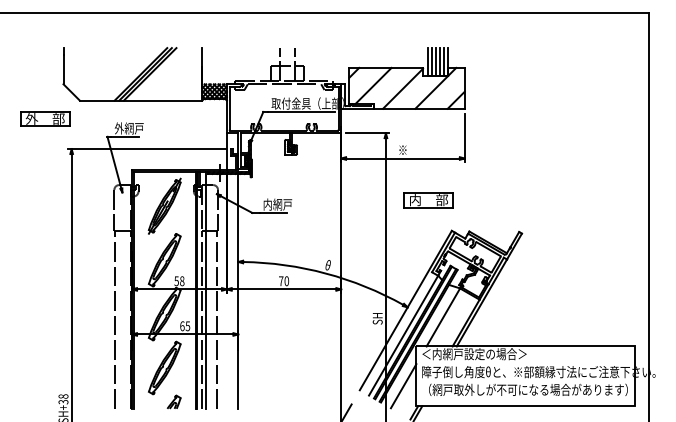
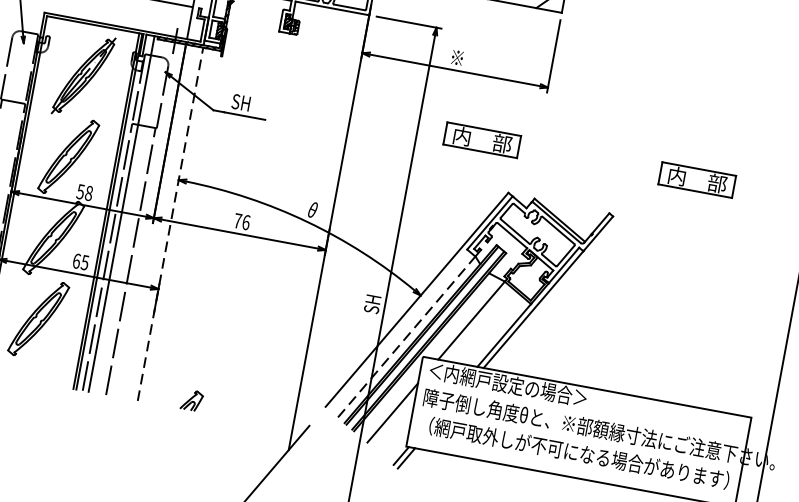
part: (571, 200) -> (696, 180), added
text: (277, 204) -> (253, 104), 内網戸 -> SH
text: (286, 280) -> (246, 221), 70 -> 76
line: (238, 290) -> (171, 223), solid -> dashed
line: (403, 335) -> (406, 336), solid -> dashed
part: (173, 401) -> (191, 399), moved

